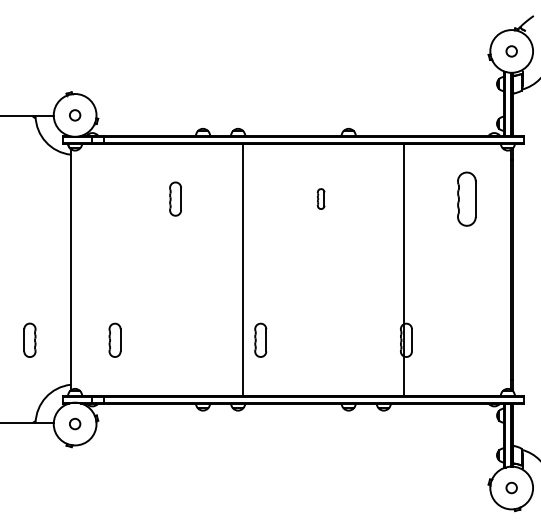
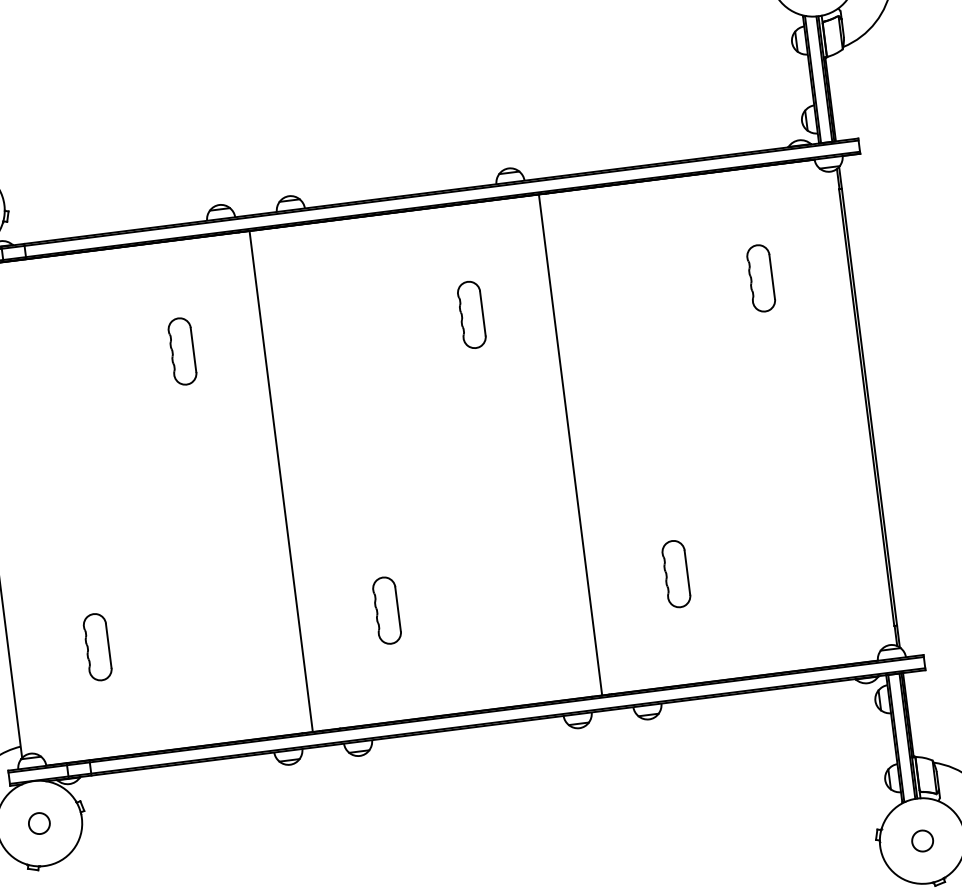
part: (320, 198) -> (470, 313), size x1.67
part: (466, 198) -> (760, 277), size x0.62
line: (243, 269) -> (281, 481), moved
line: (404, 269) -> (571, 444), moved

